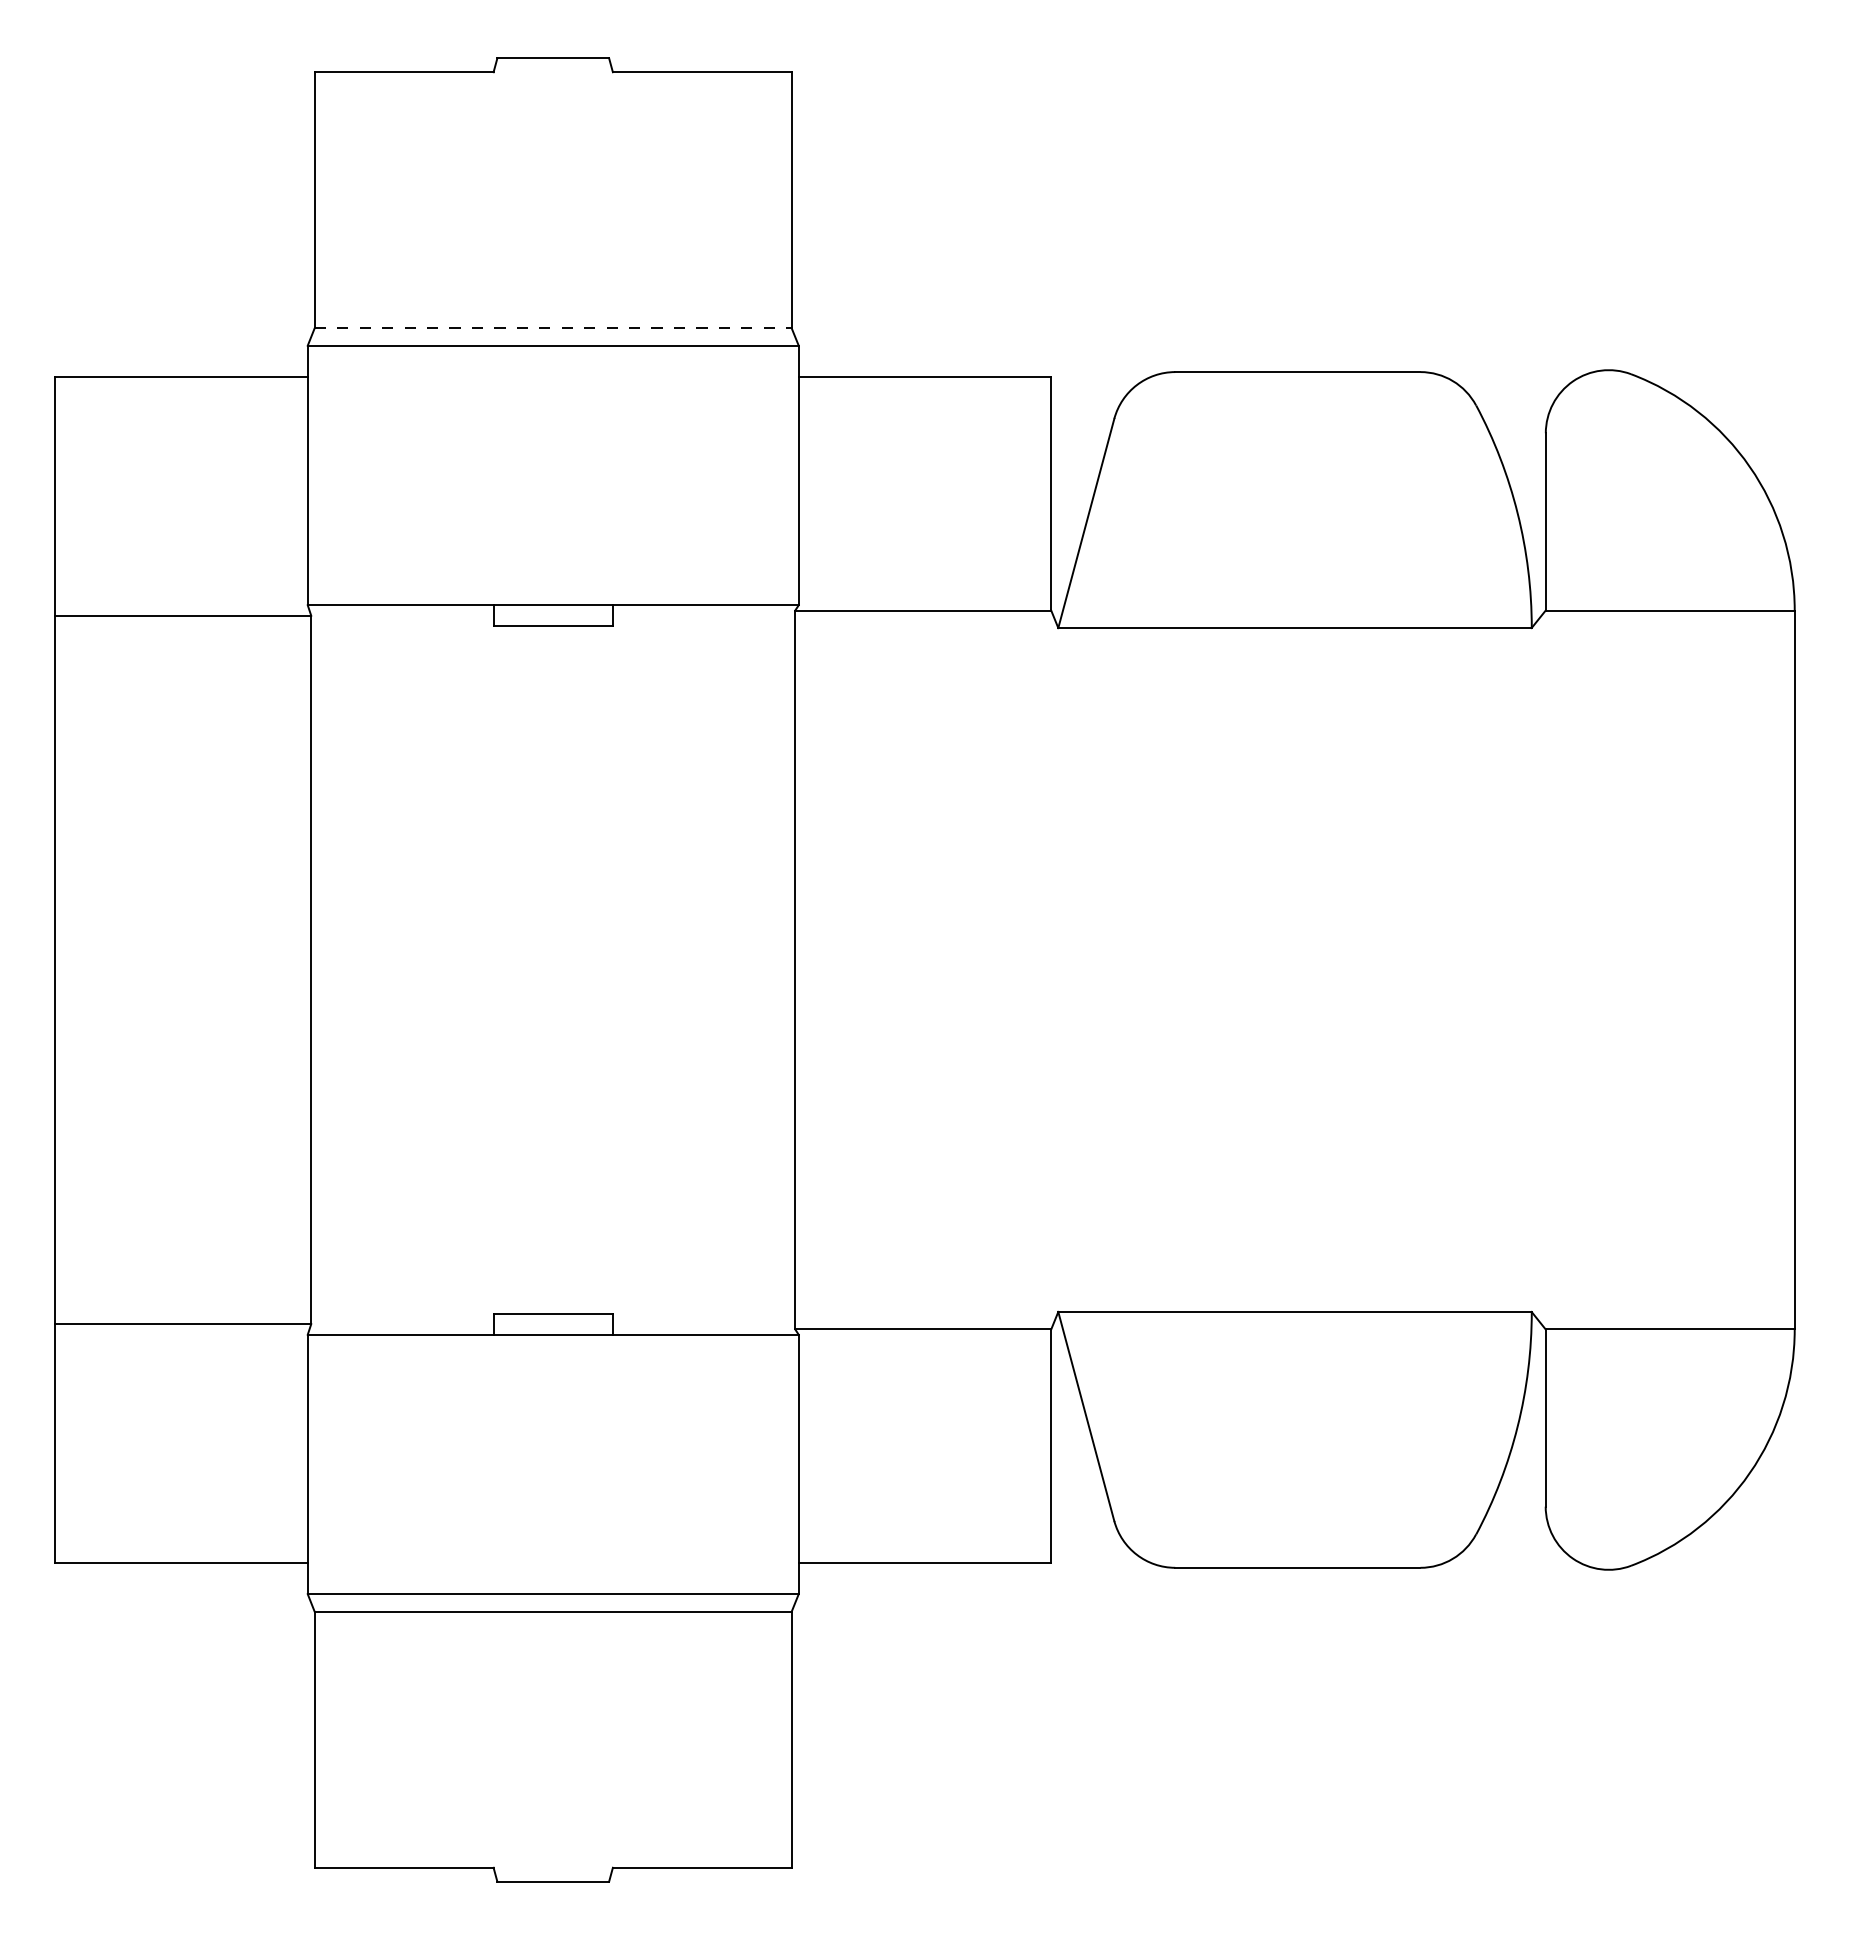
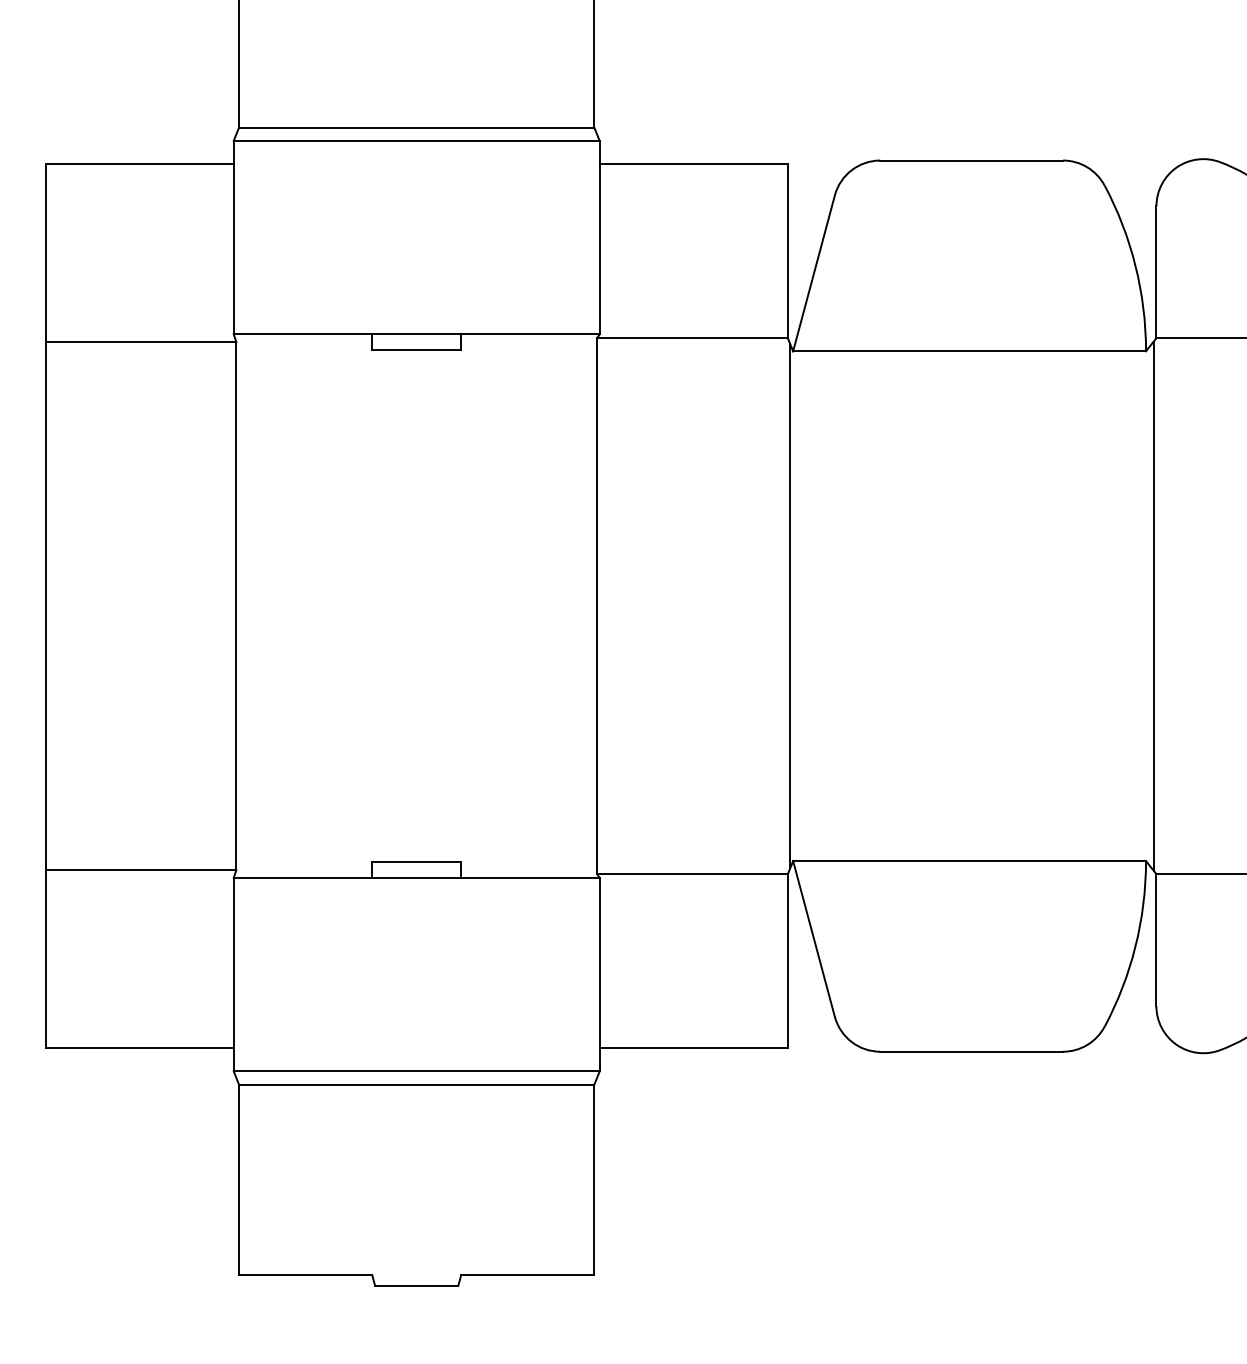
line: (553, 328) -> (416, 128), dashed -> solid
line: (1054, 969) -> (790, 605), added
line: (1542, 969) -> (1154, 605), added

